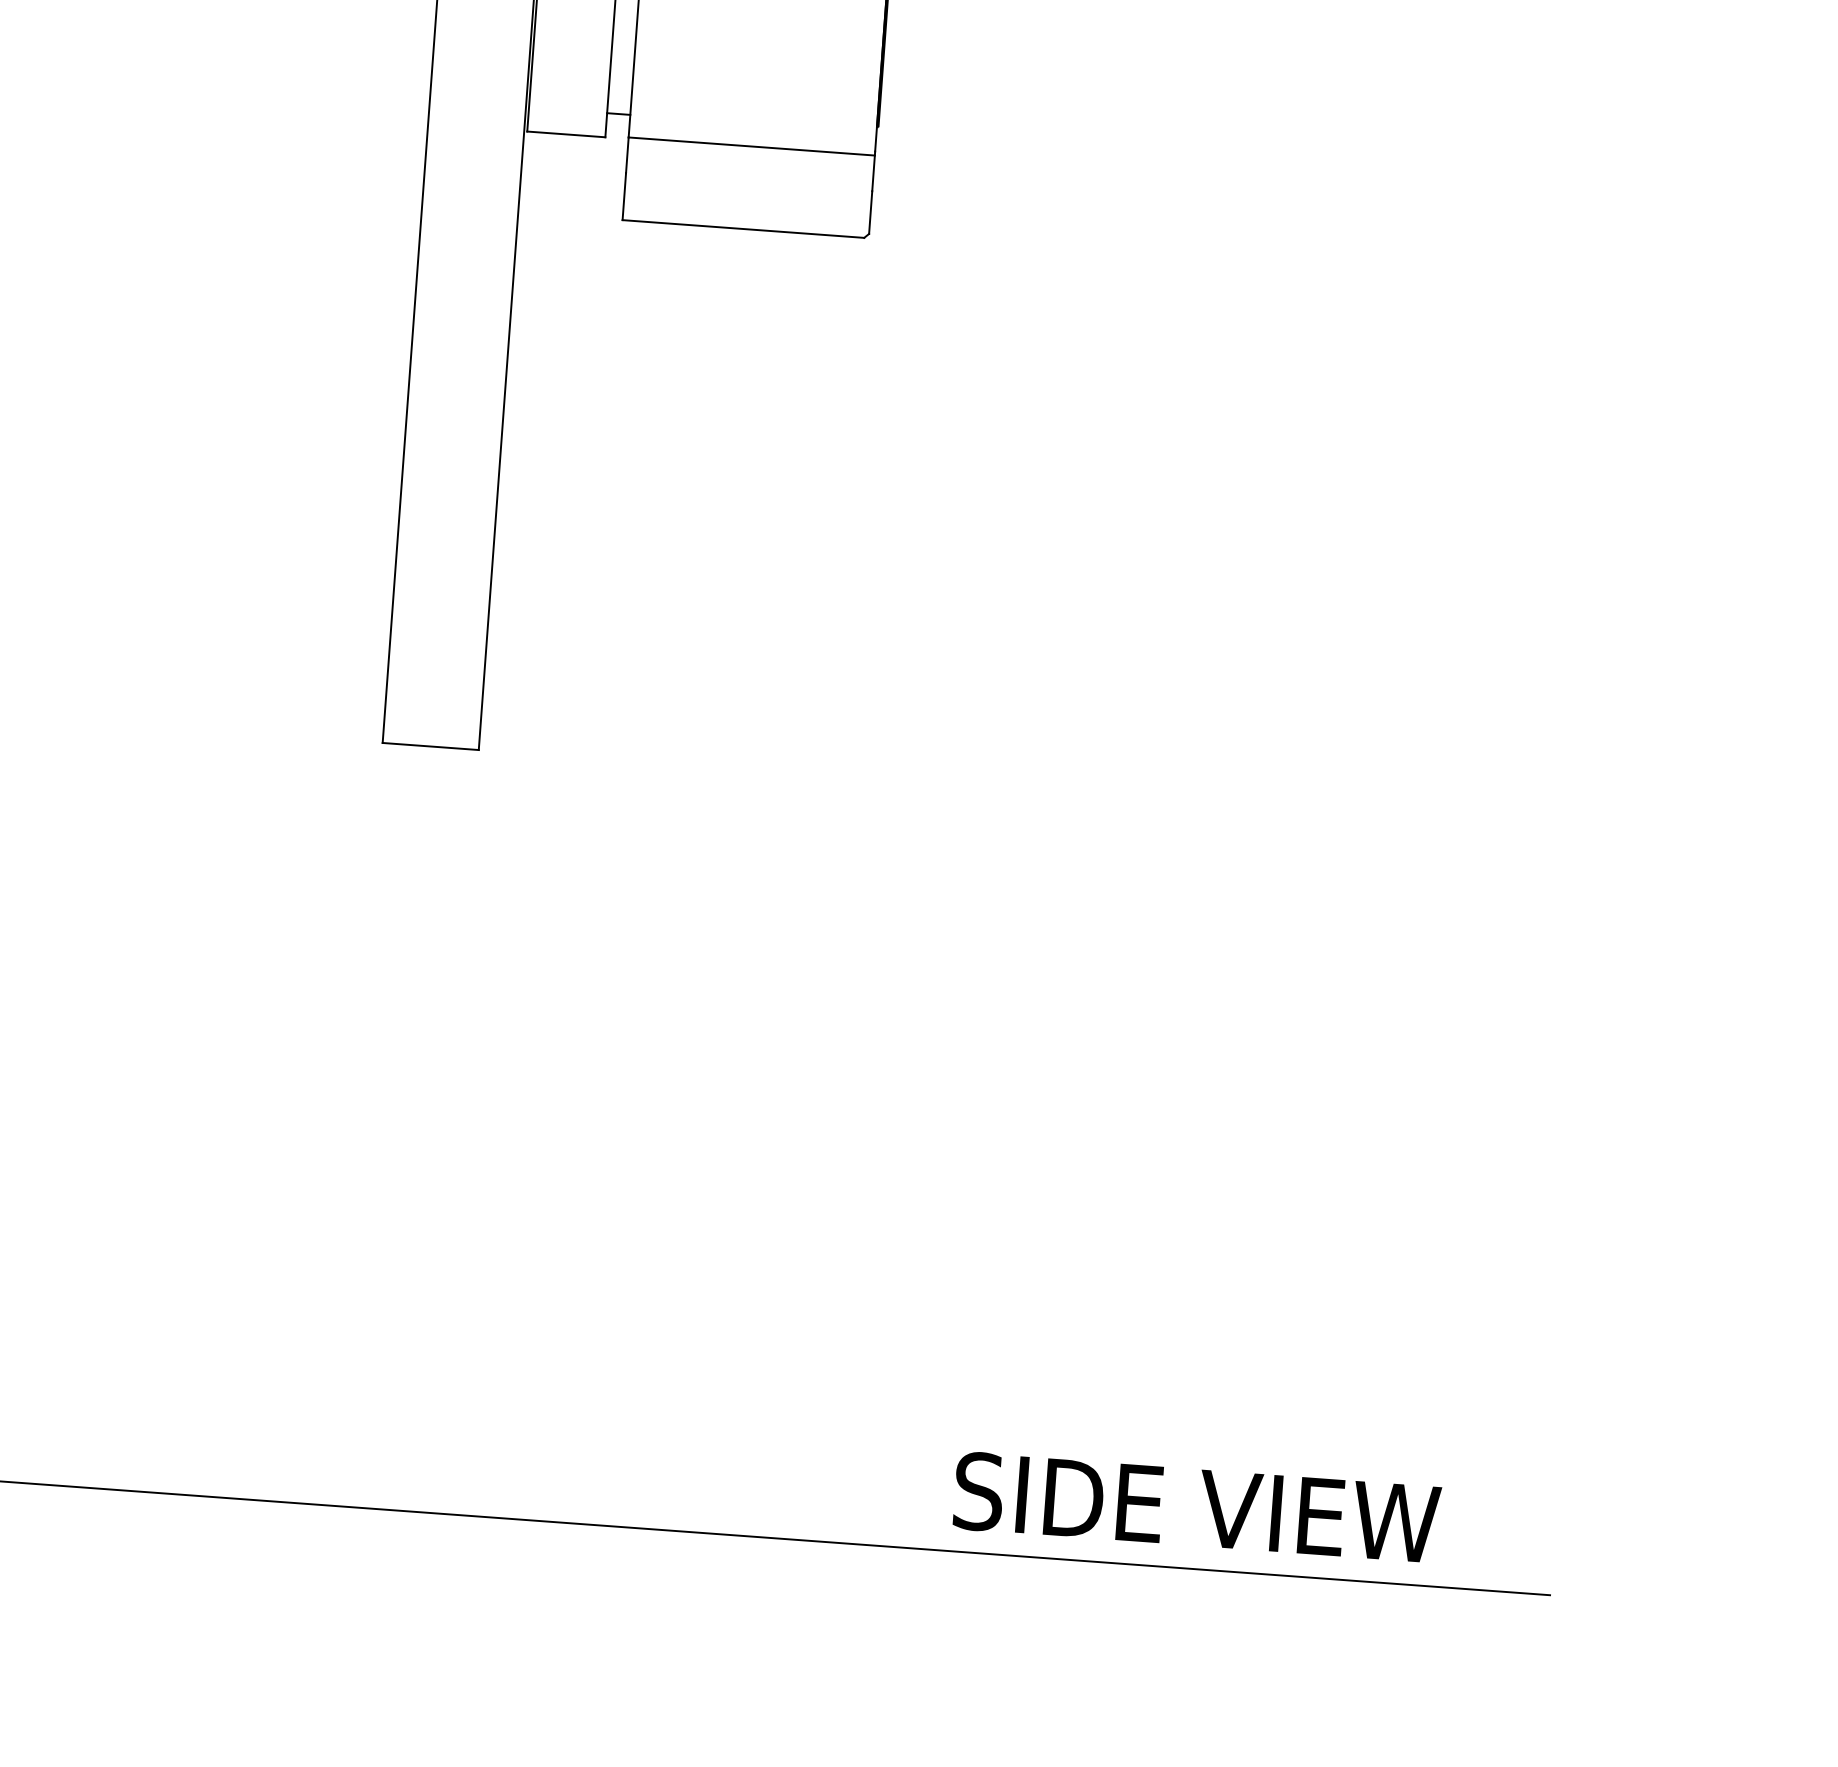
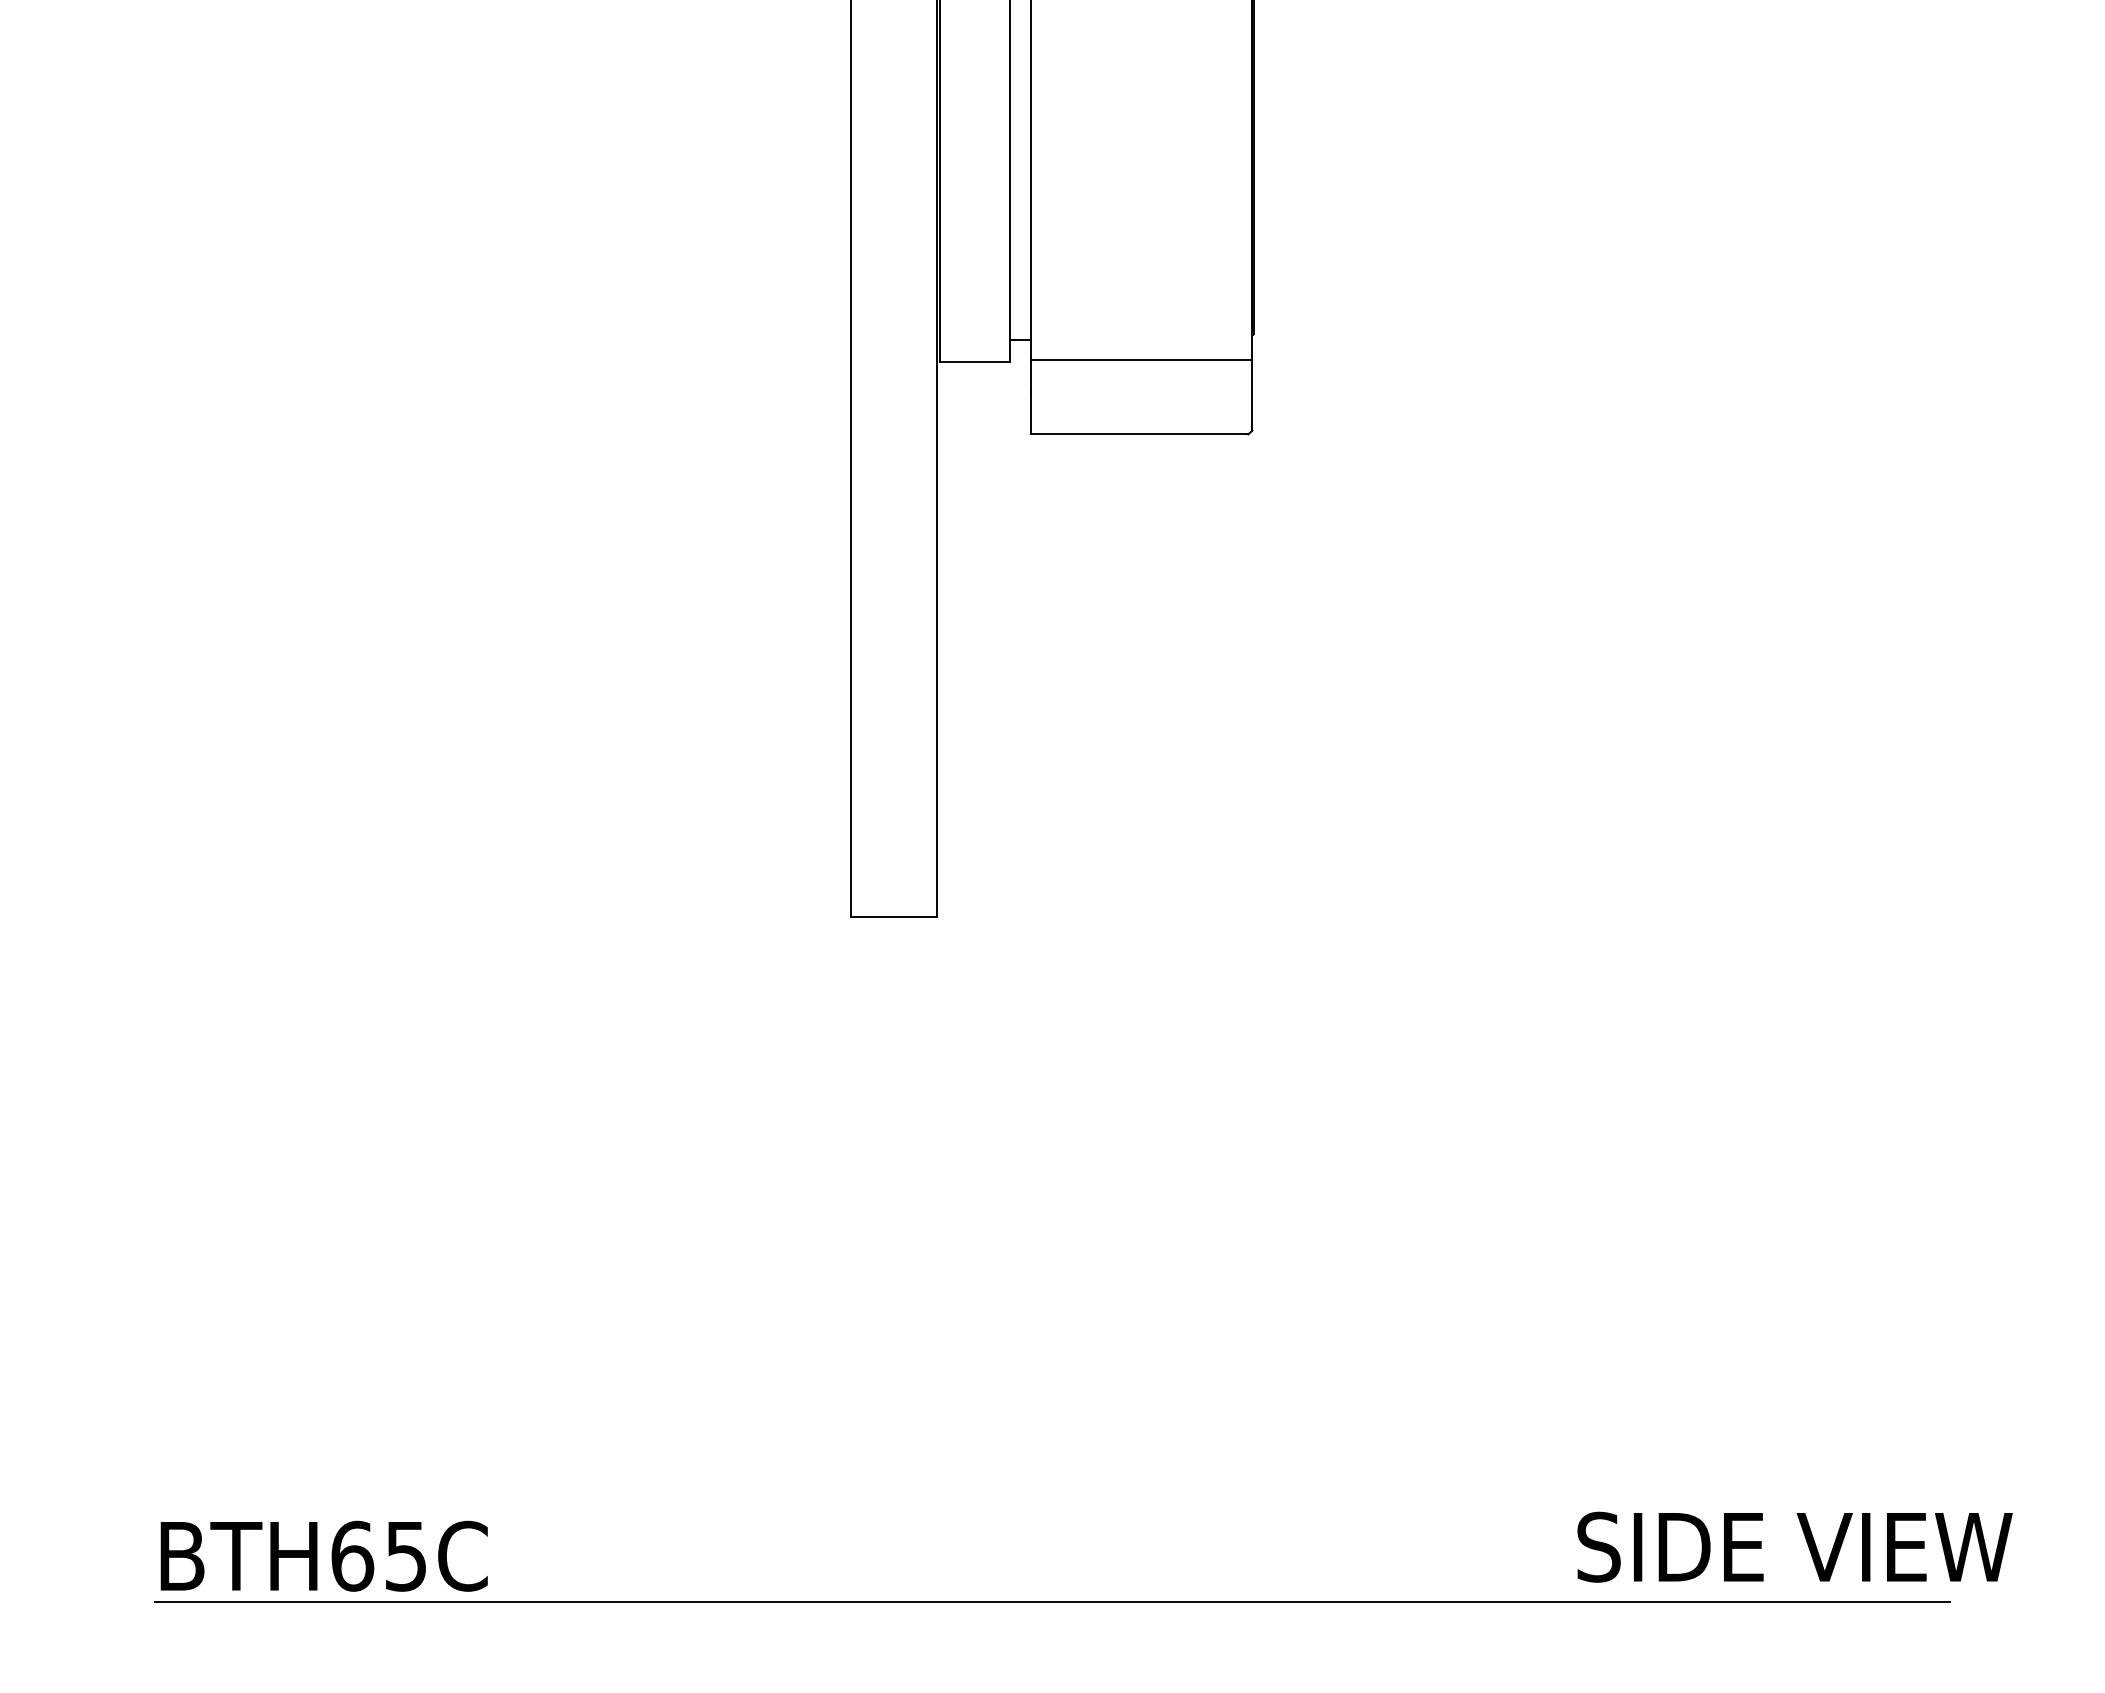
text: (1196, 1506) -> (1794, 1546), moved

